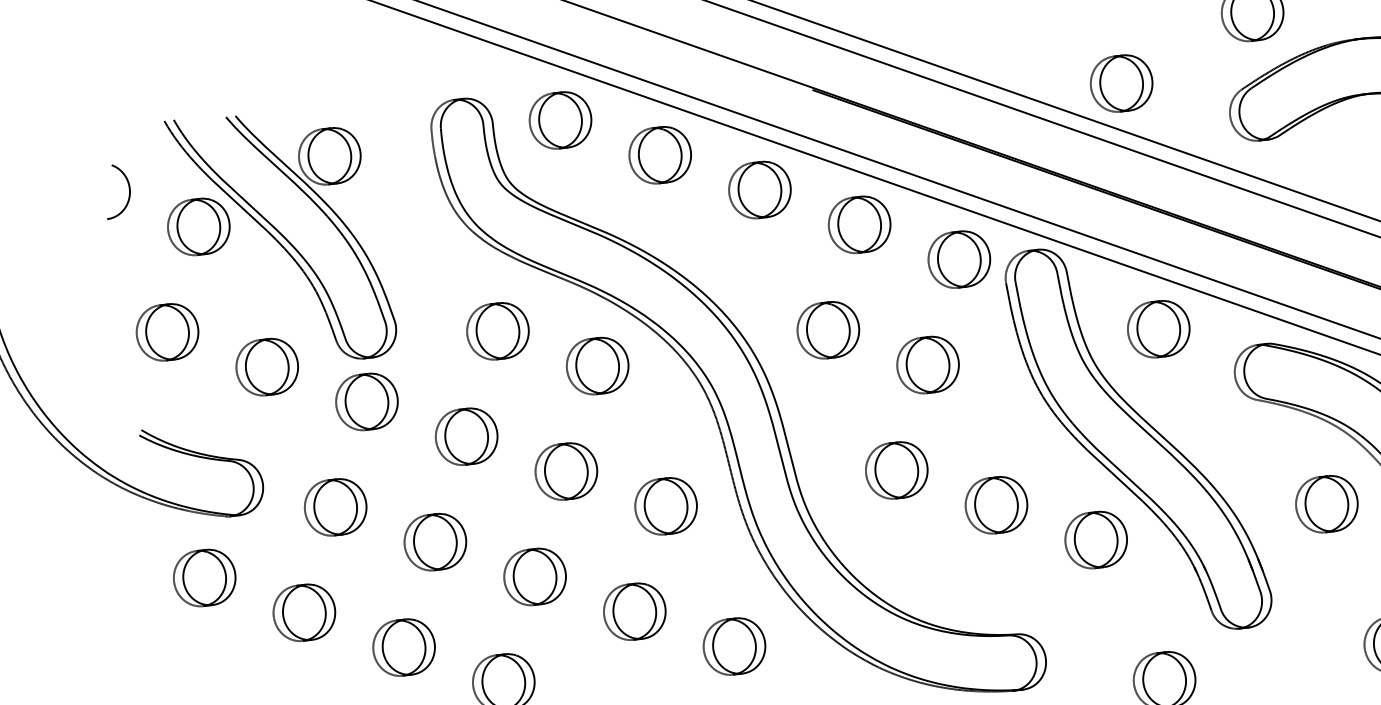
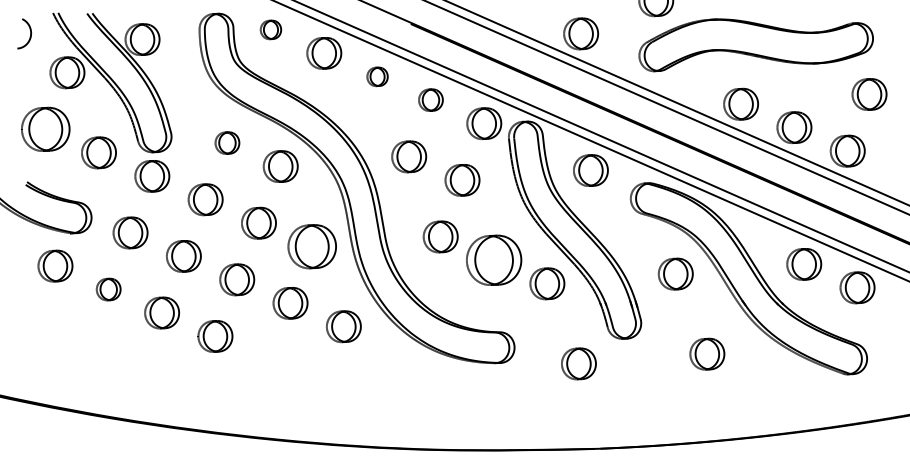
part: (559, 119) -> (270, 29), size x0.6
part: (759, 189) -> (377, 76), size x0.6
curve: (127, 195) -> (29, 36), moved
part: (858, 223) -> (430, 99), size x0.7
part: (497, 330) -> (227, 142), size x0.7
part: (167, 332) -> (45, 129), size x1.4
part: (666, 505) -> (312, 246), size x1.4
part: (995, 505) -> (493, 260), size x1.6
part: (303, 612) -> (108, 289), size x0.7

